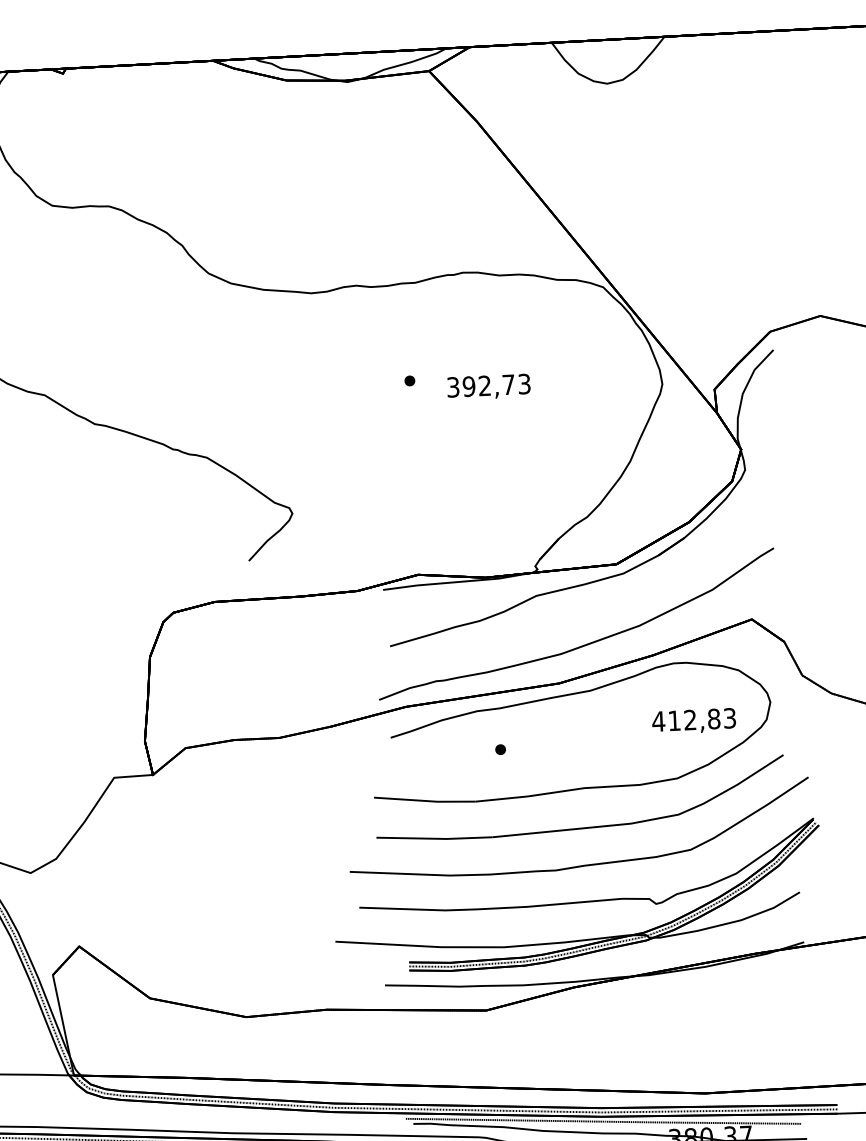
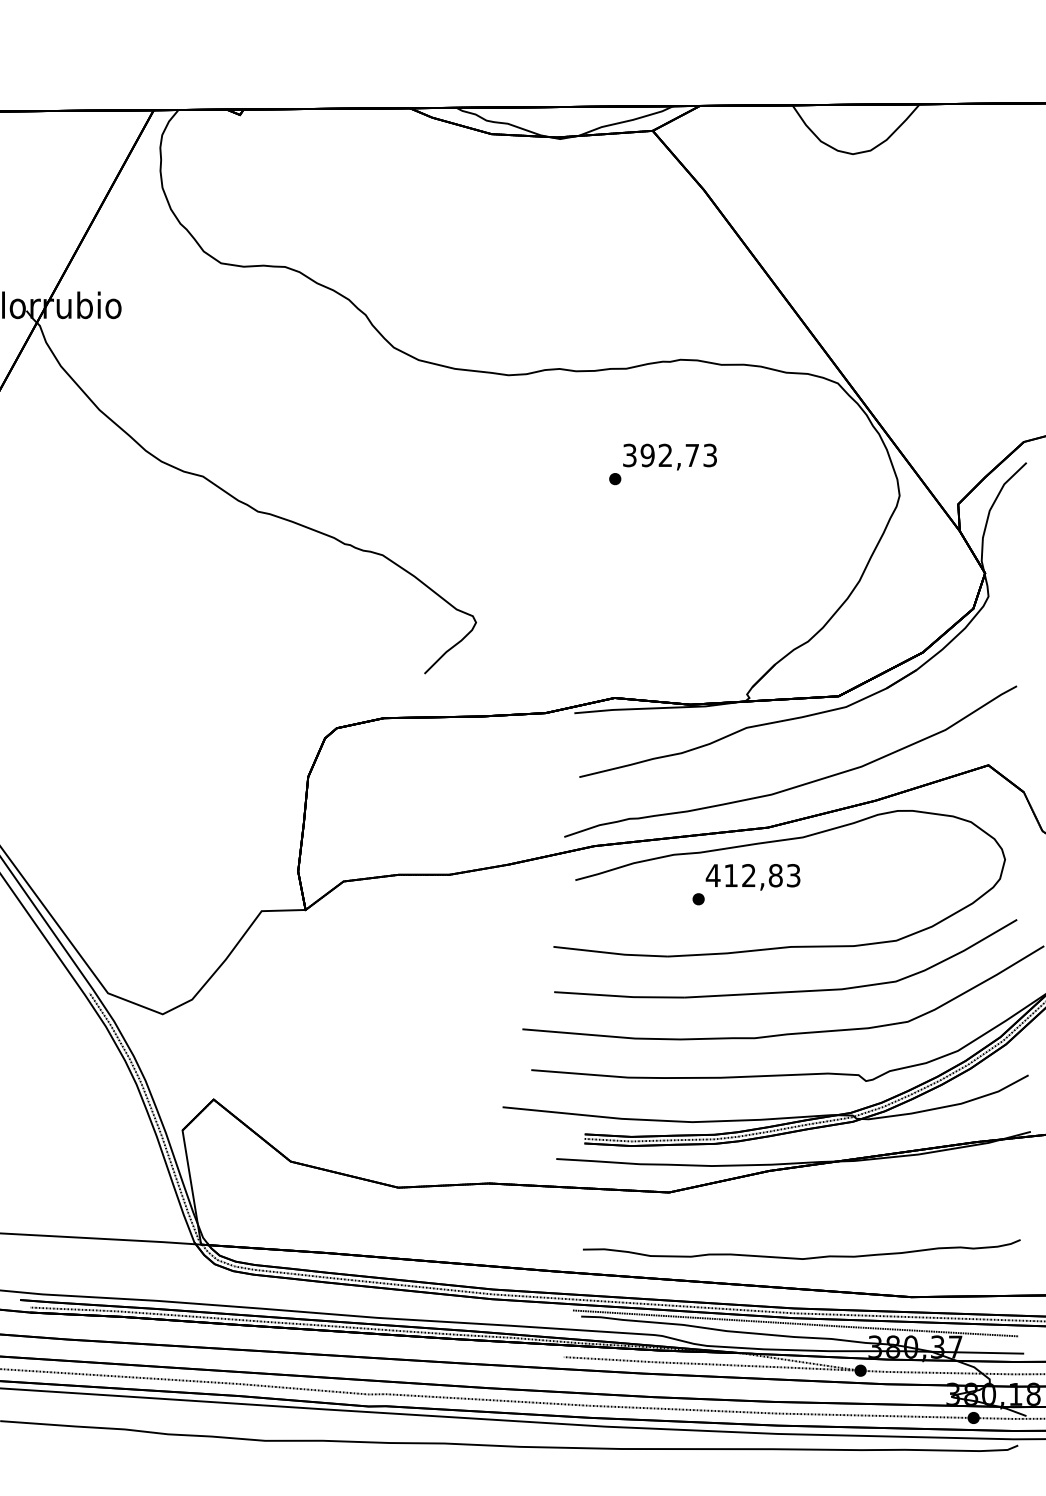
text: (488, 386) -> (669, 456), moved
text: (693, 721) -> (752, 877), moved
curve: (603, 1062) -> (798, 1257), added

